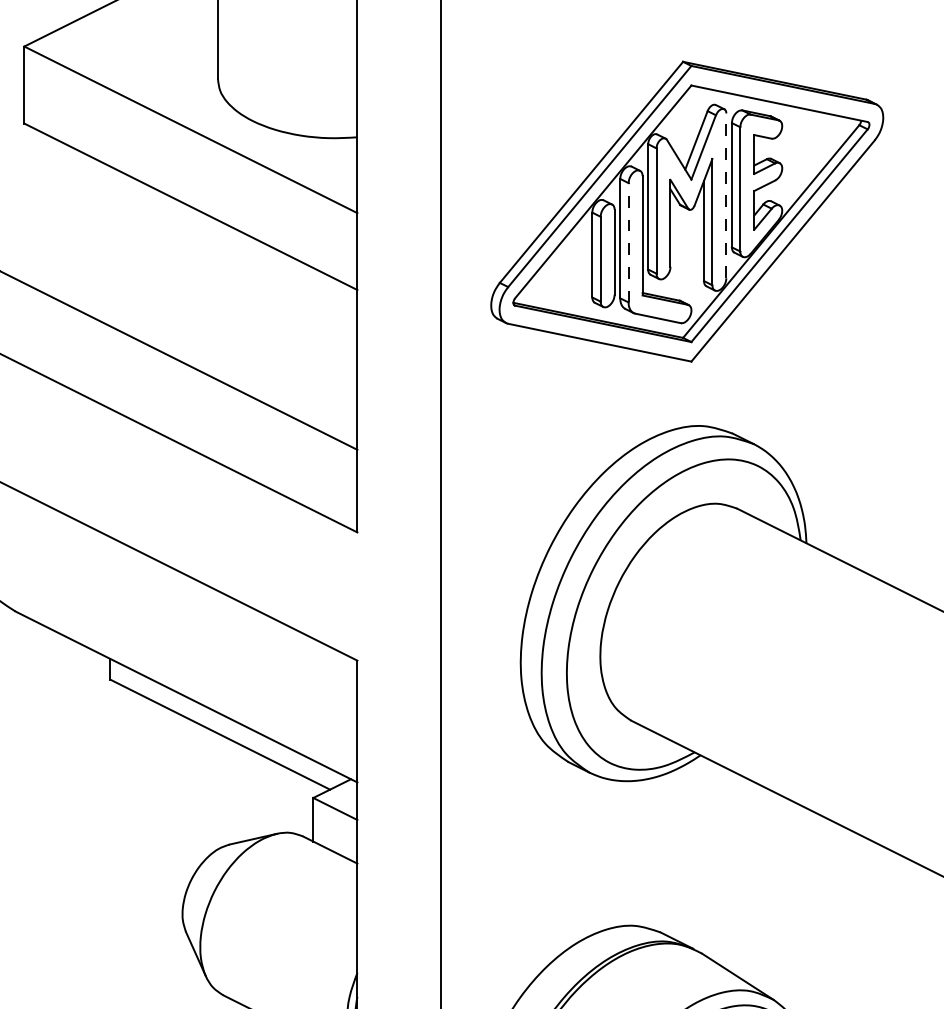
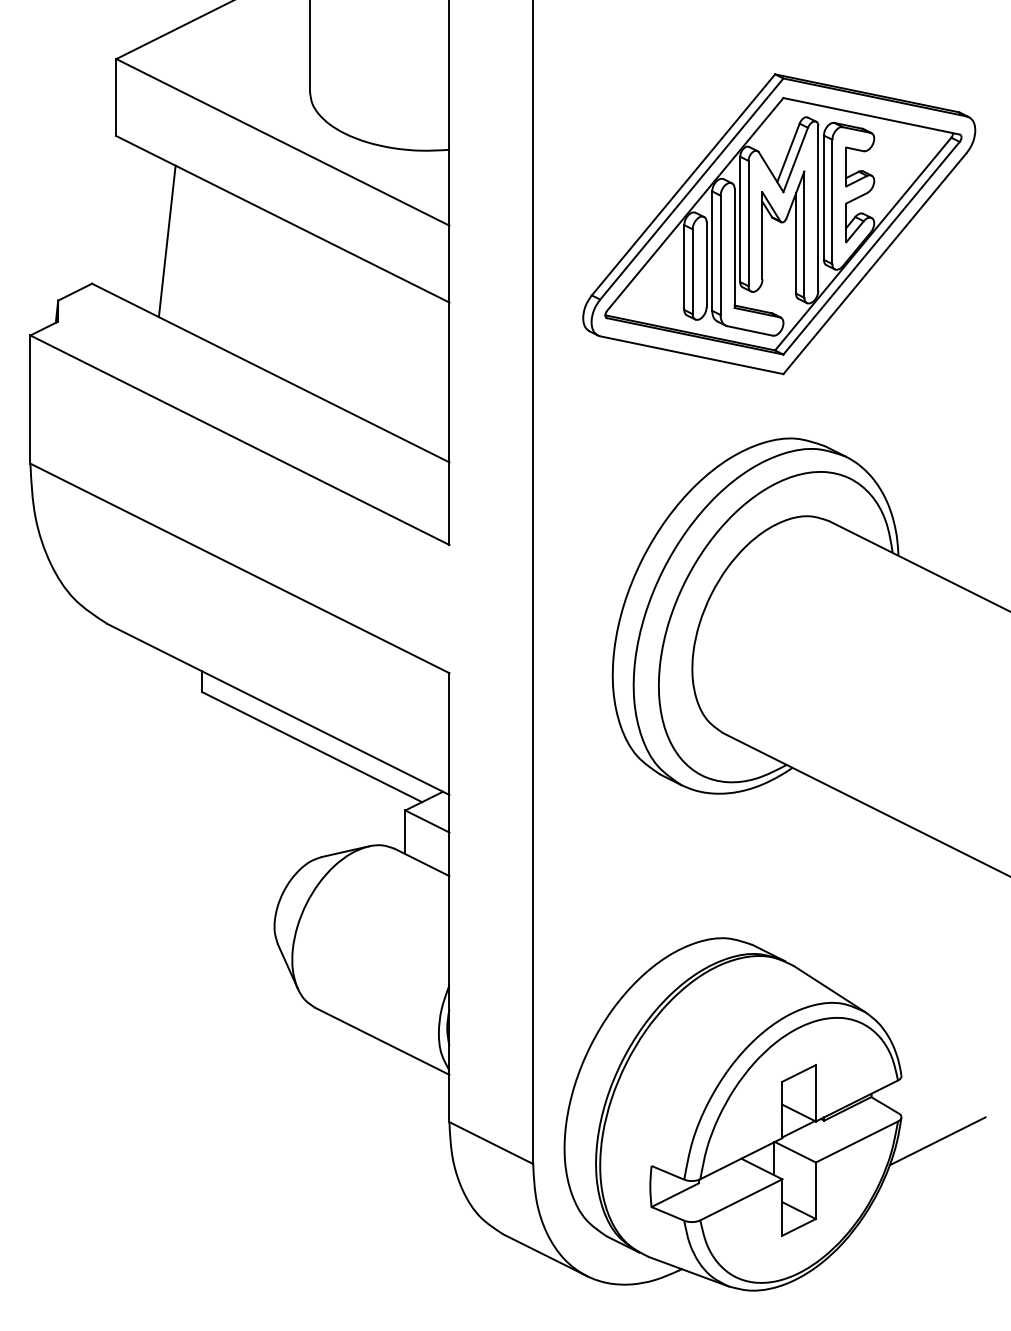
line: (726, 194) -> (818, 207), dashed -> solid
line: (74, 228) -> (166, 241), added
line: (628, 242) -> (720, 255), dashed -> solid

